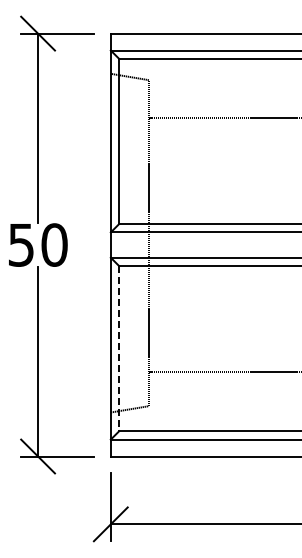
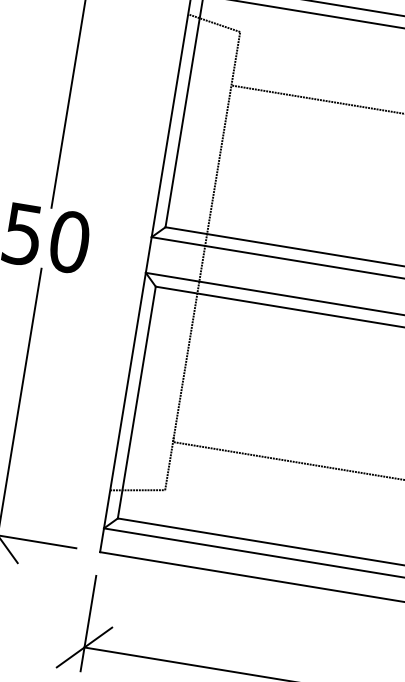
line: (119, 349) -> (136, 403), dashed -> solid

